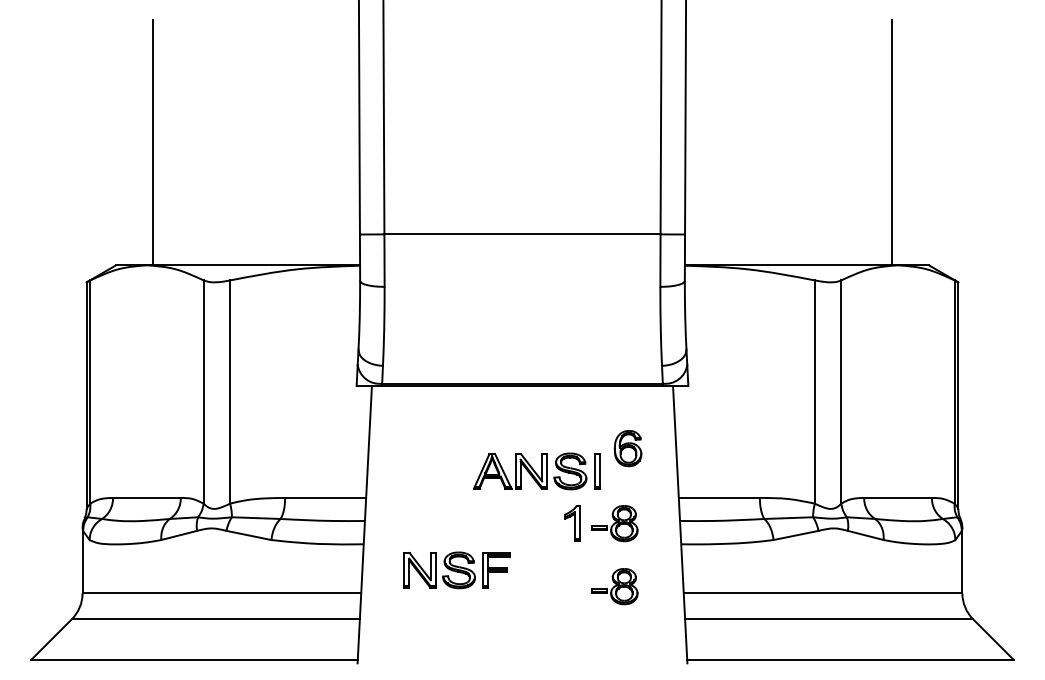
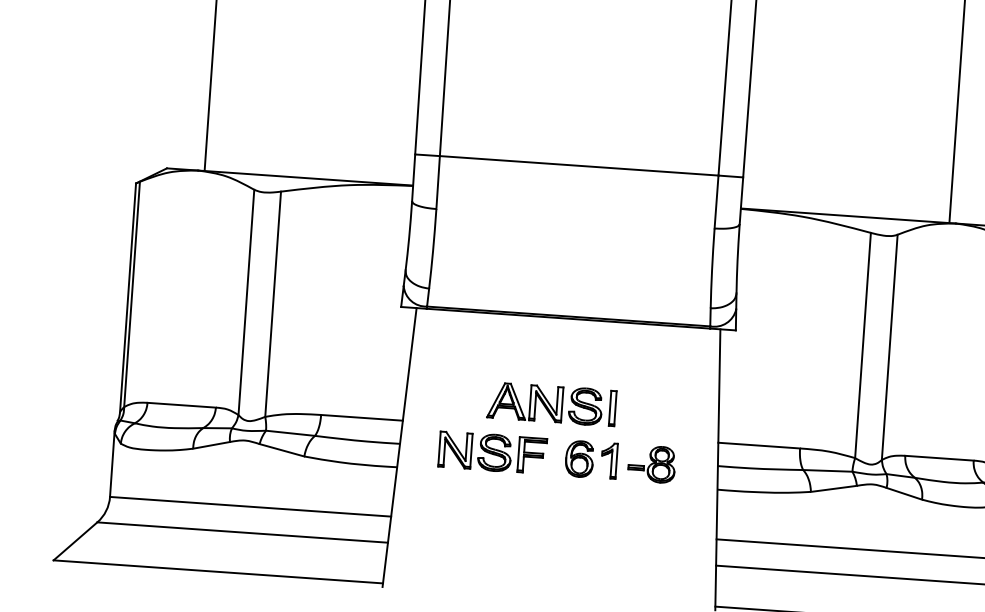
part: (627, 448) -> (578, 458), moved
part: (536, 471) -> (551, 404), moved
part: (456, 570) -> (492, 452), moved
part: (614, 586) -> (647, 527), removed

